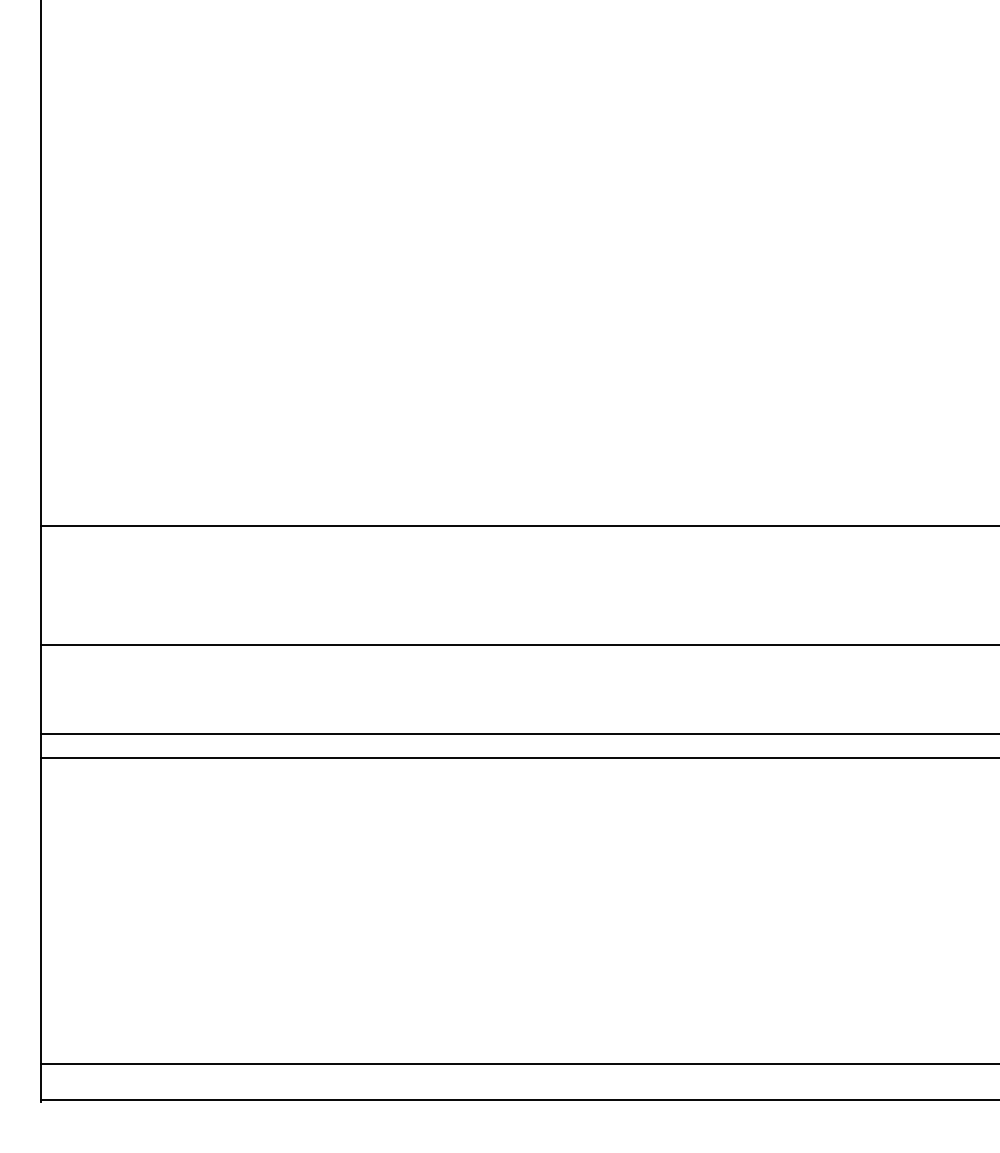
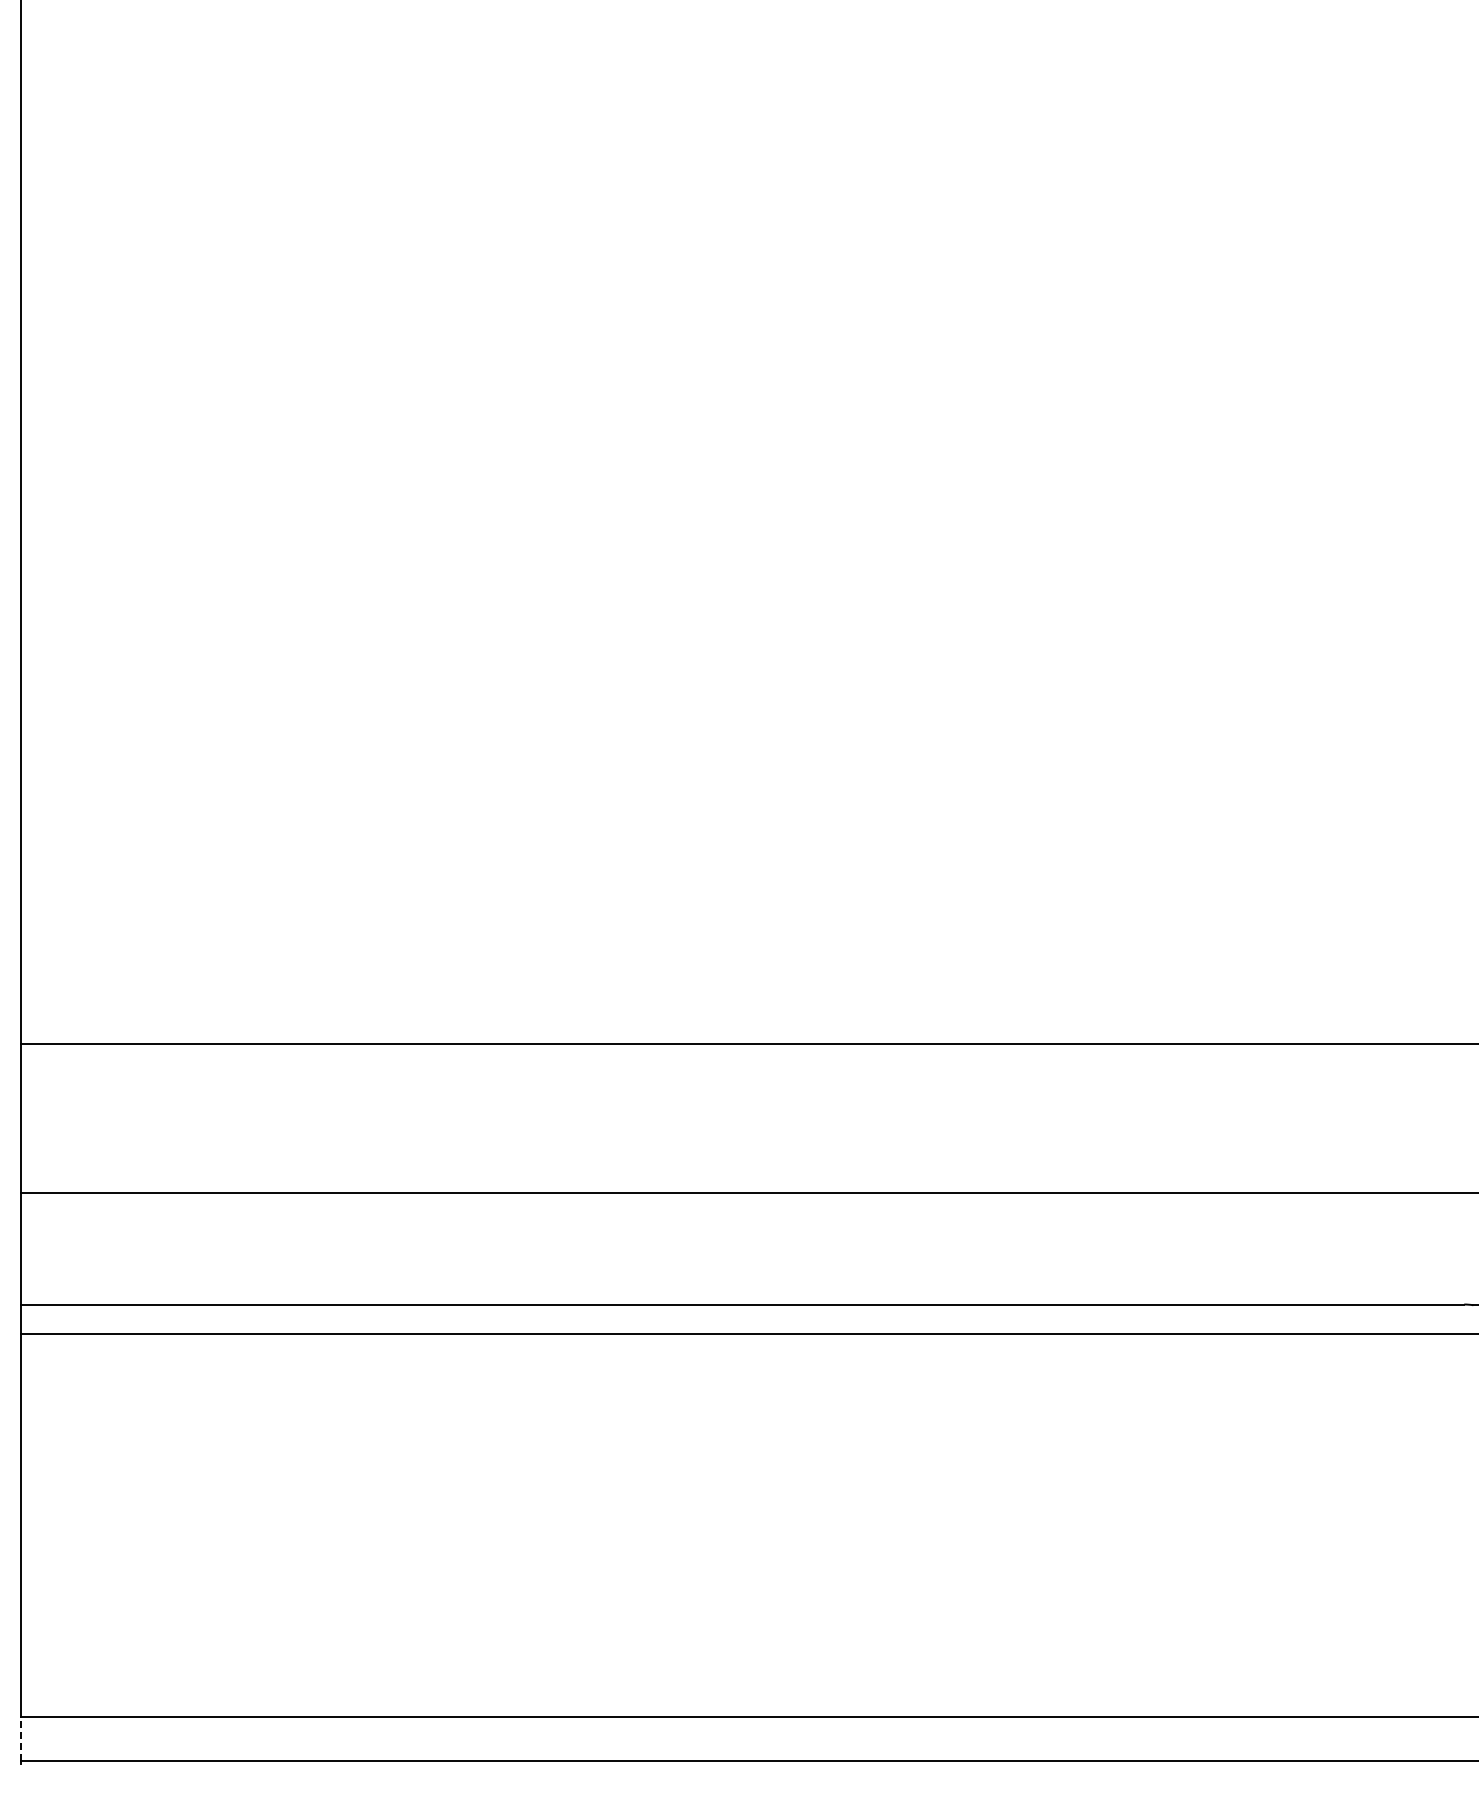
line: (40, 1081) -> (21, 1738), solid -> dashed

